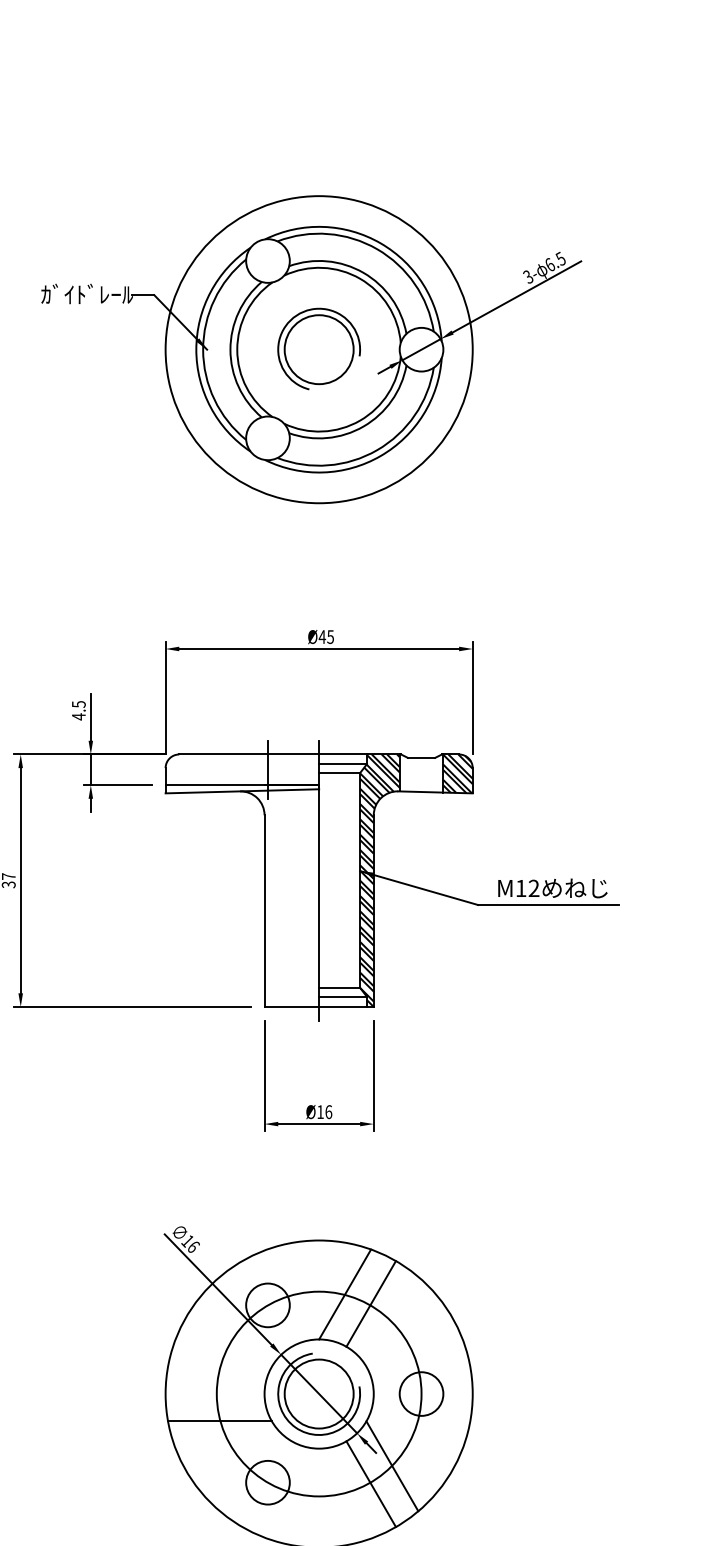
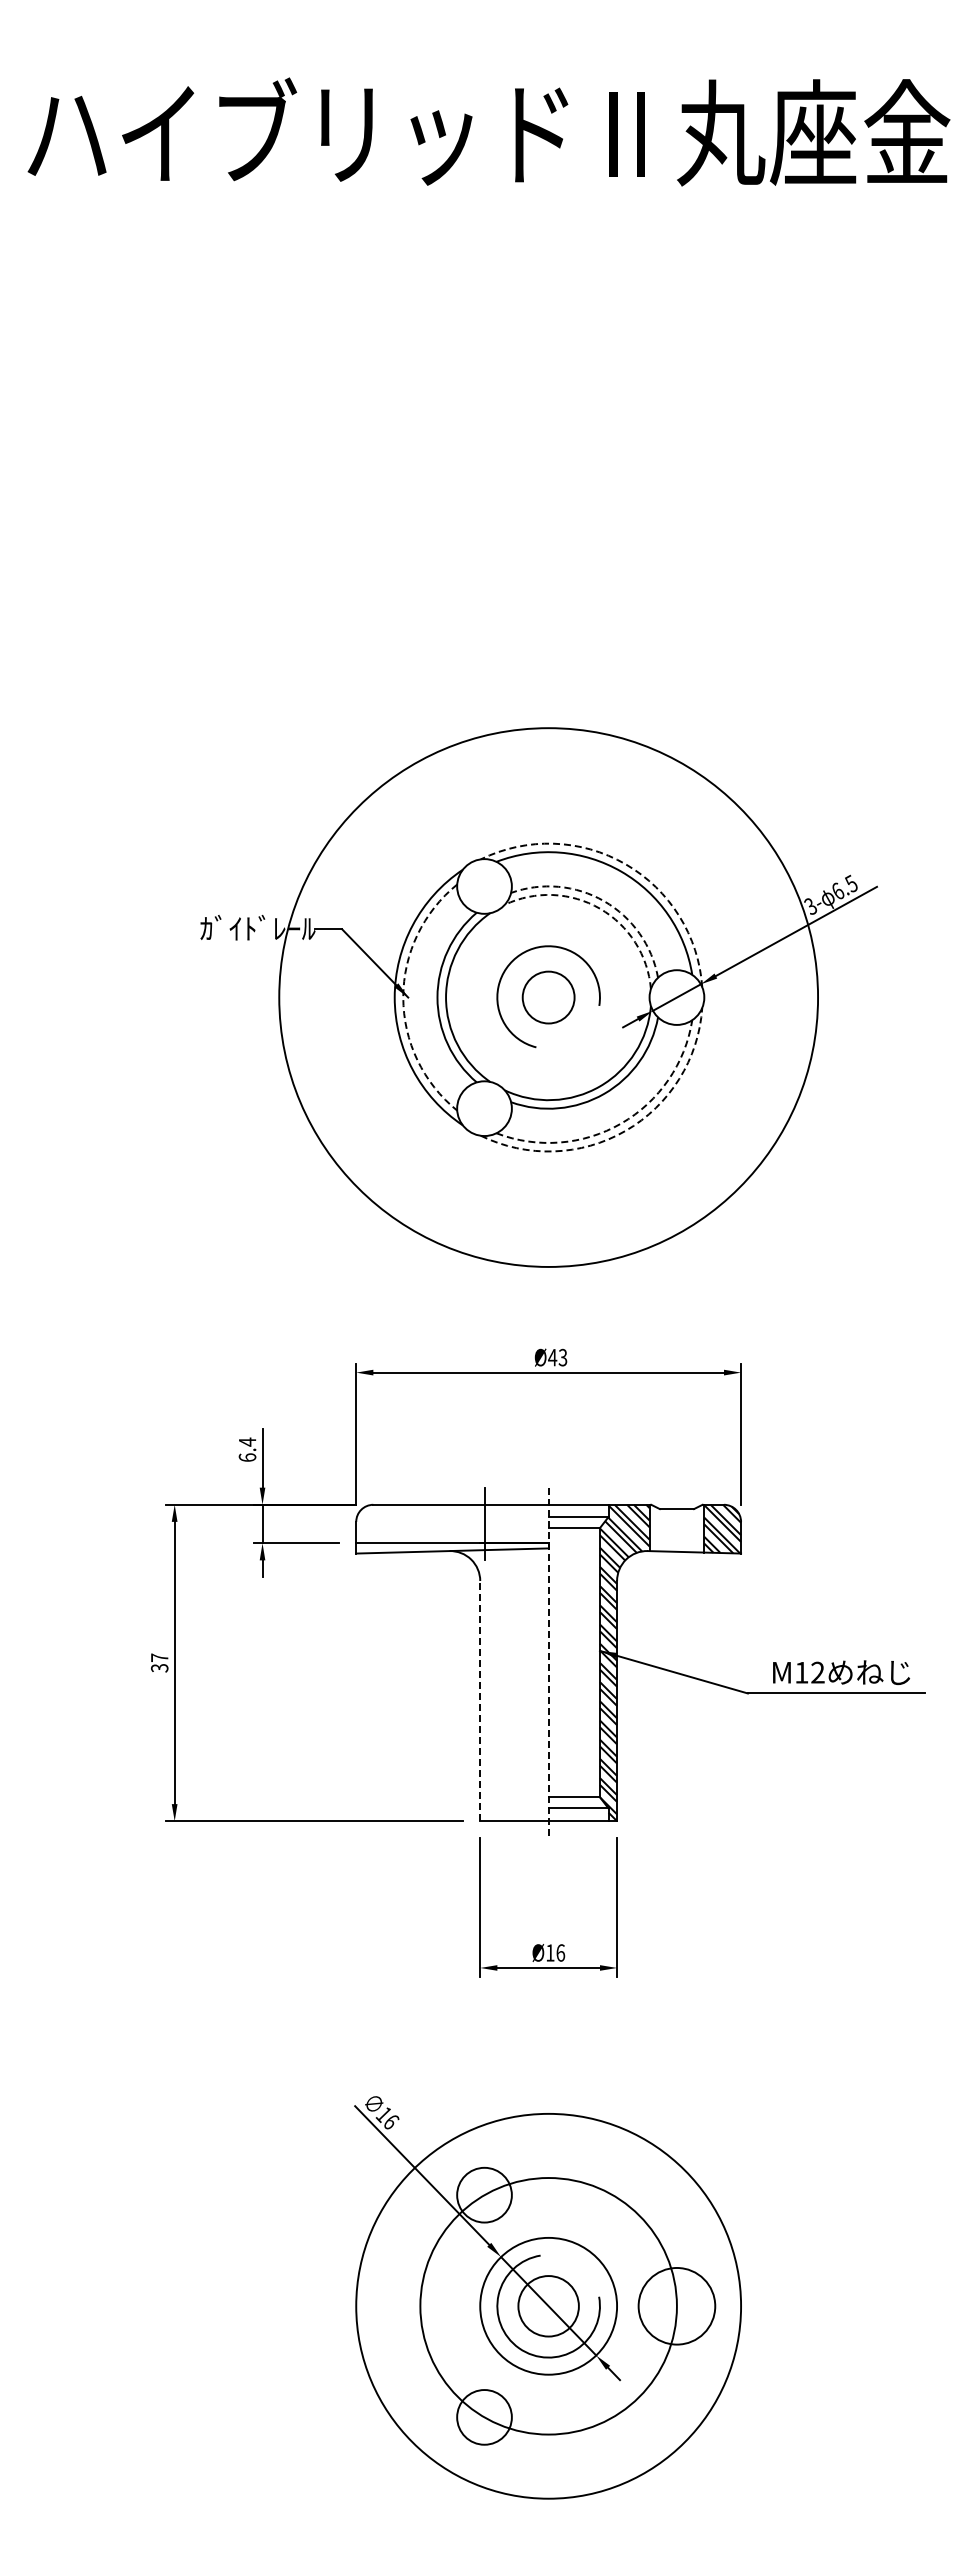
arc: (380, 243) -> (625, 864), solid -> dashed
arc: (363, 273) -> (604, 901), solid -> dashed
arc: (359, 278) -> (599, 908), solid -> dashed
arc: (203, 349) -> (403, 997), solid -> dashed
circle: (319, 349) -> (548, 997), size x0.6
circle: (319, 349) -> (548, 997), size x1.4
arc: (377, 450) -> (621, 1123), solid -> dashed
arc: (380, 455) -> (625, 1130), solid -> dashed
text: (331, 636) -> (563, 1356), Ø45 -> Ø43
text: (78, 710) -> (247, 1449), 4.5 -> 6.4
line: (319, 881) -> (548, 1663), solid -> dashed
line: (264, 910) -> (480, 1700), solid -> dashed
line: (344, 1294) -> (580, 2181), removed
line: (370, 1304) -> (613, 2193), removed
circle: (421, 1393) -> (676, 2305), size x1.4
circle: (319, 1394) -> (548, 2306), size x0.7
line: (220, 1421) -> (424, 2340), removed
line: (391, 1466) -> (639, 2396), removed
line: (370, 1483) -> (613, 2418), removed

